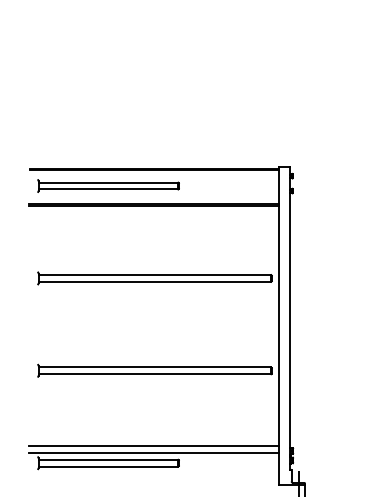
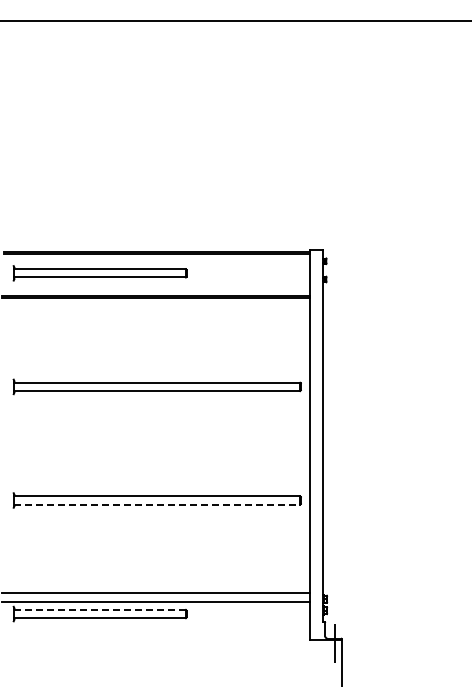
line: (155, 374) -> (157, 504), solid -> dashed
line: (108, 459) -> (100, 609), solid -> dashed

